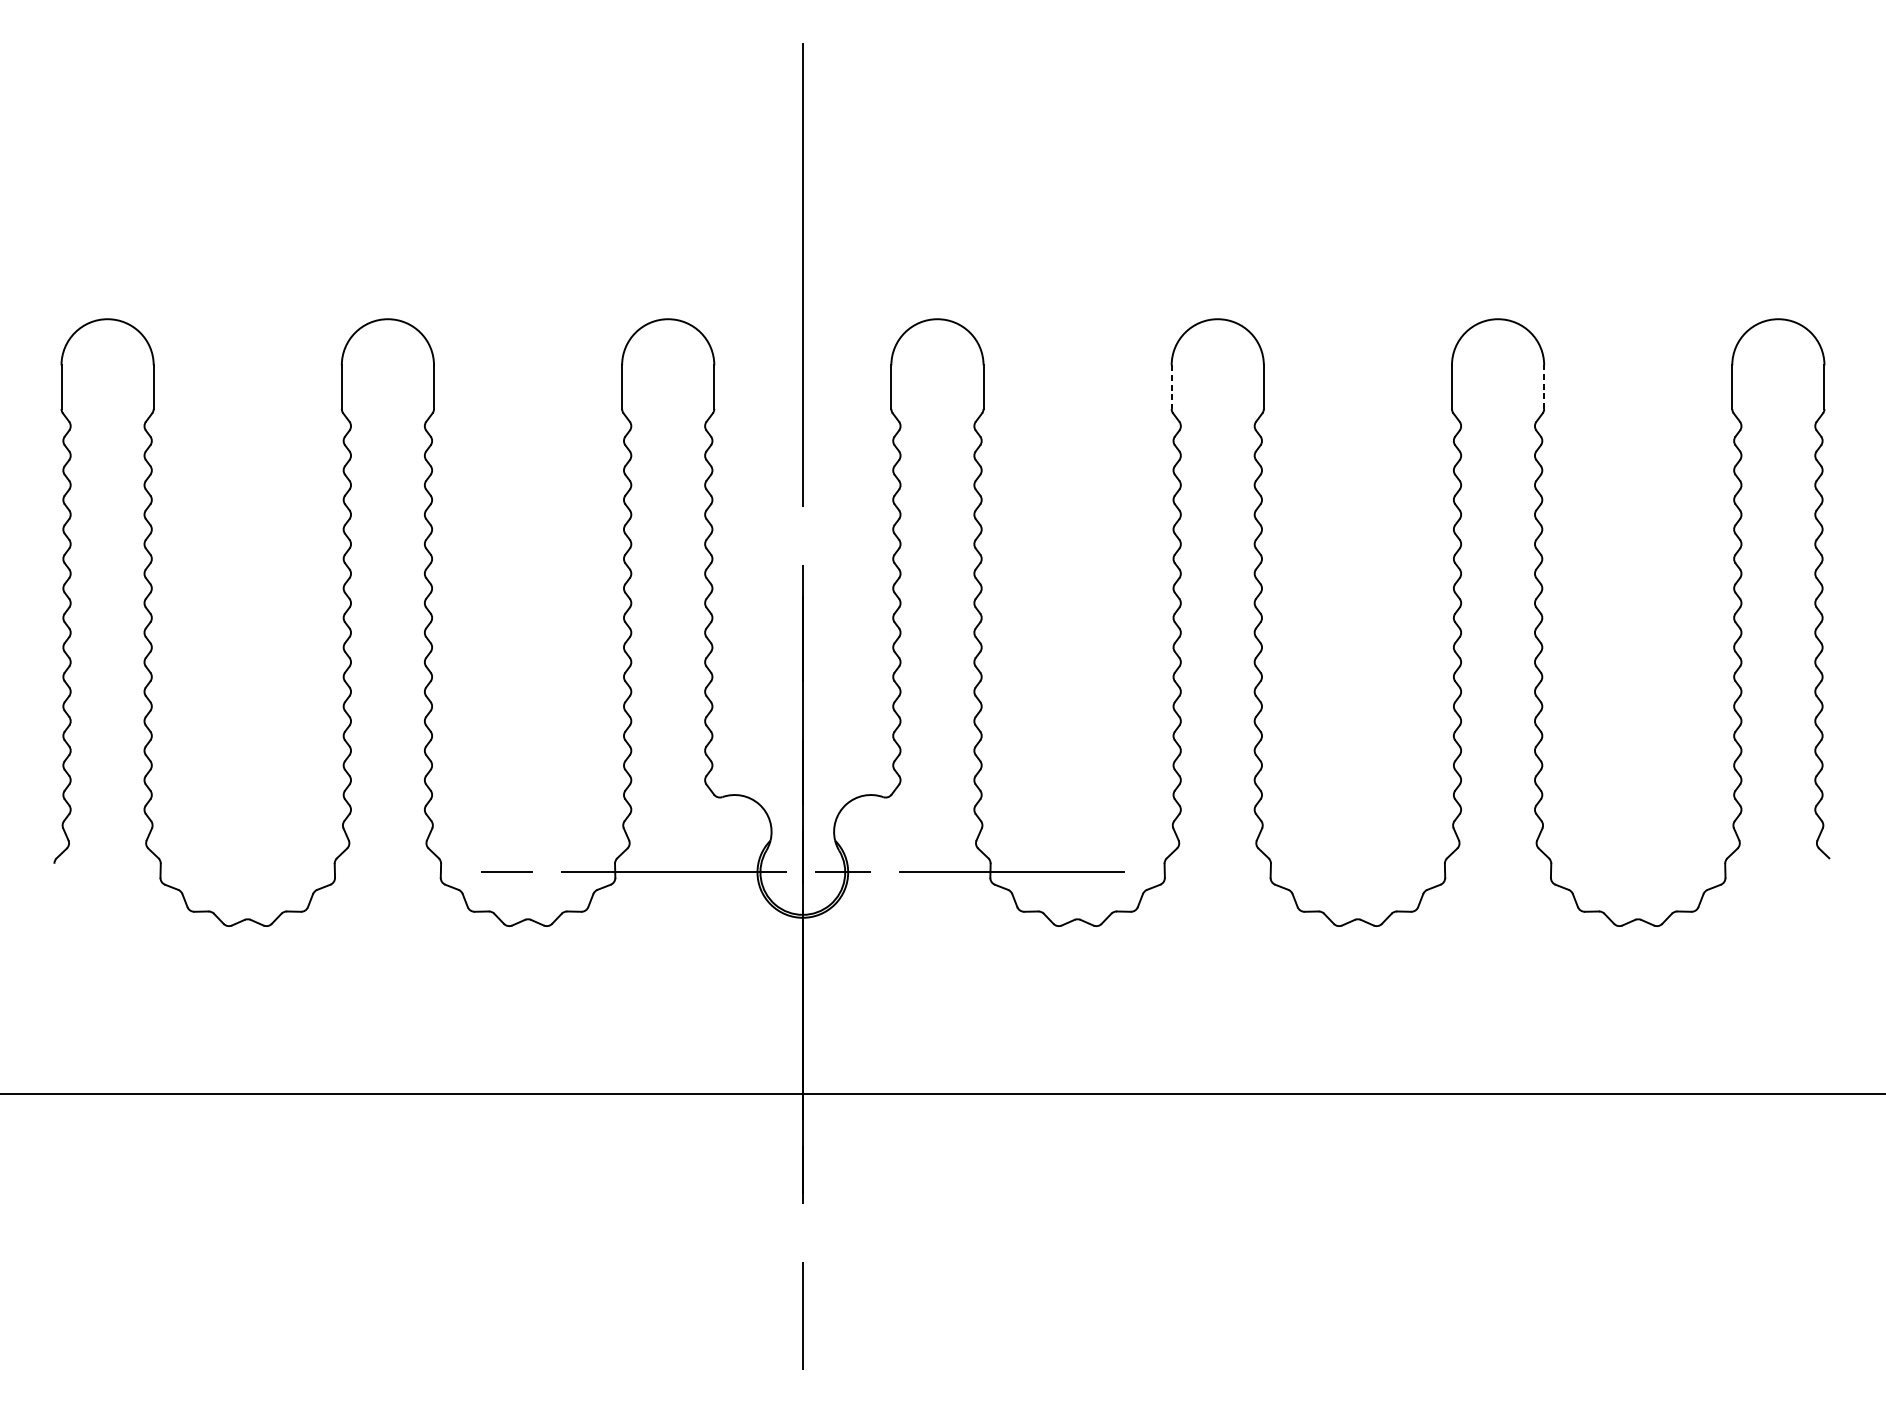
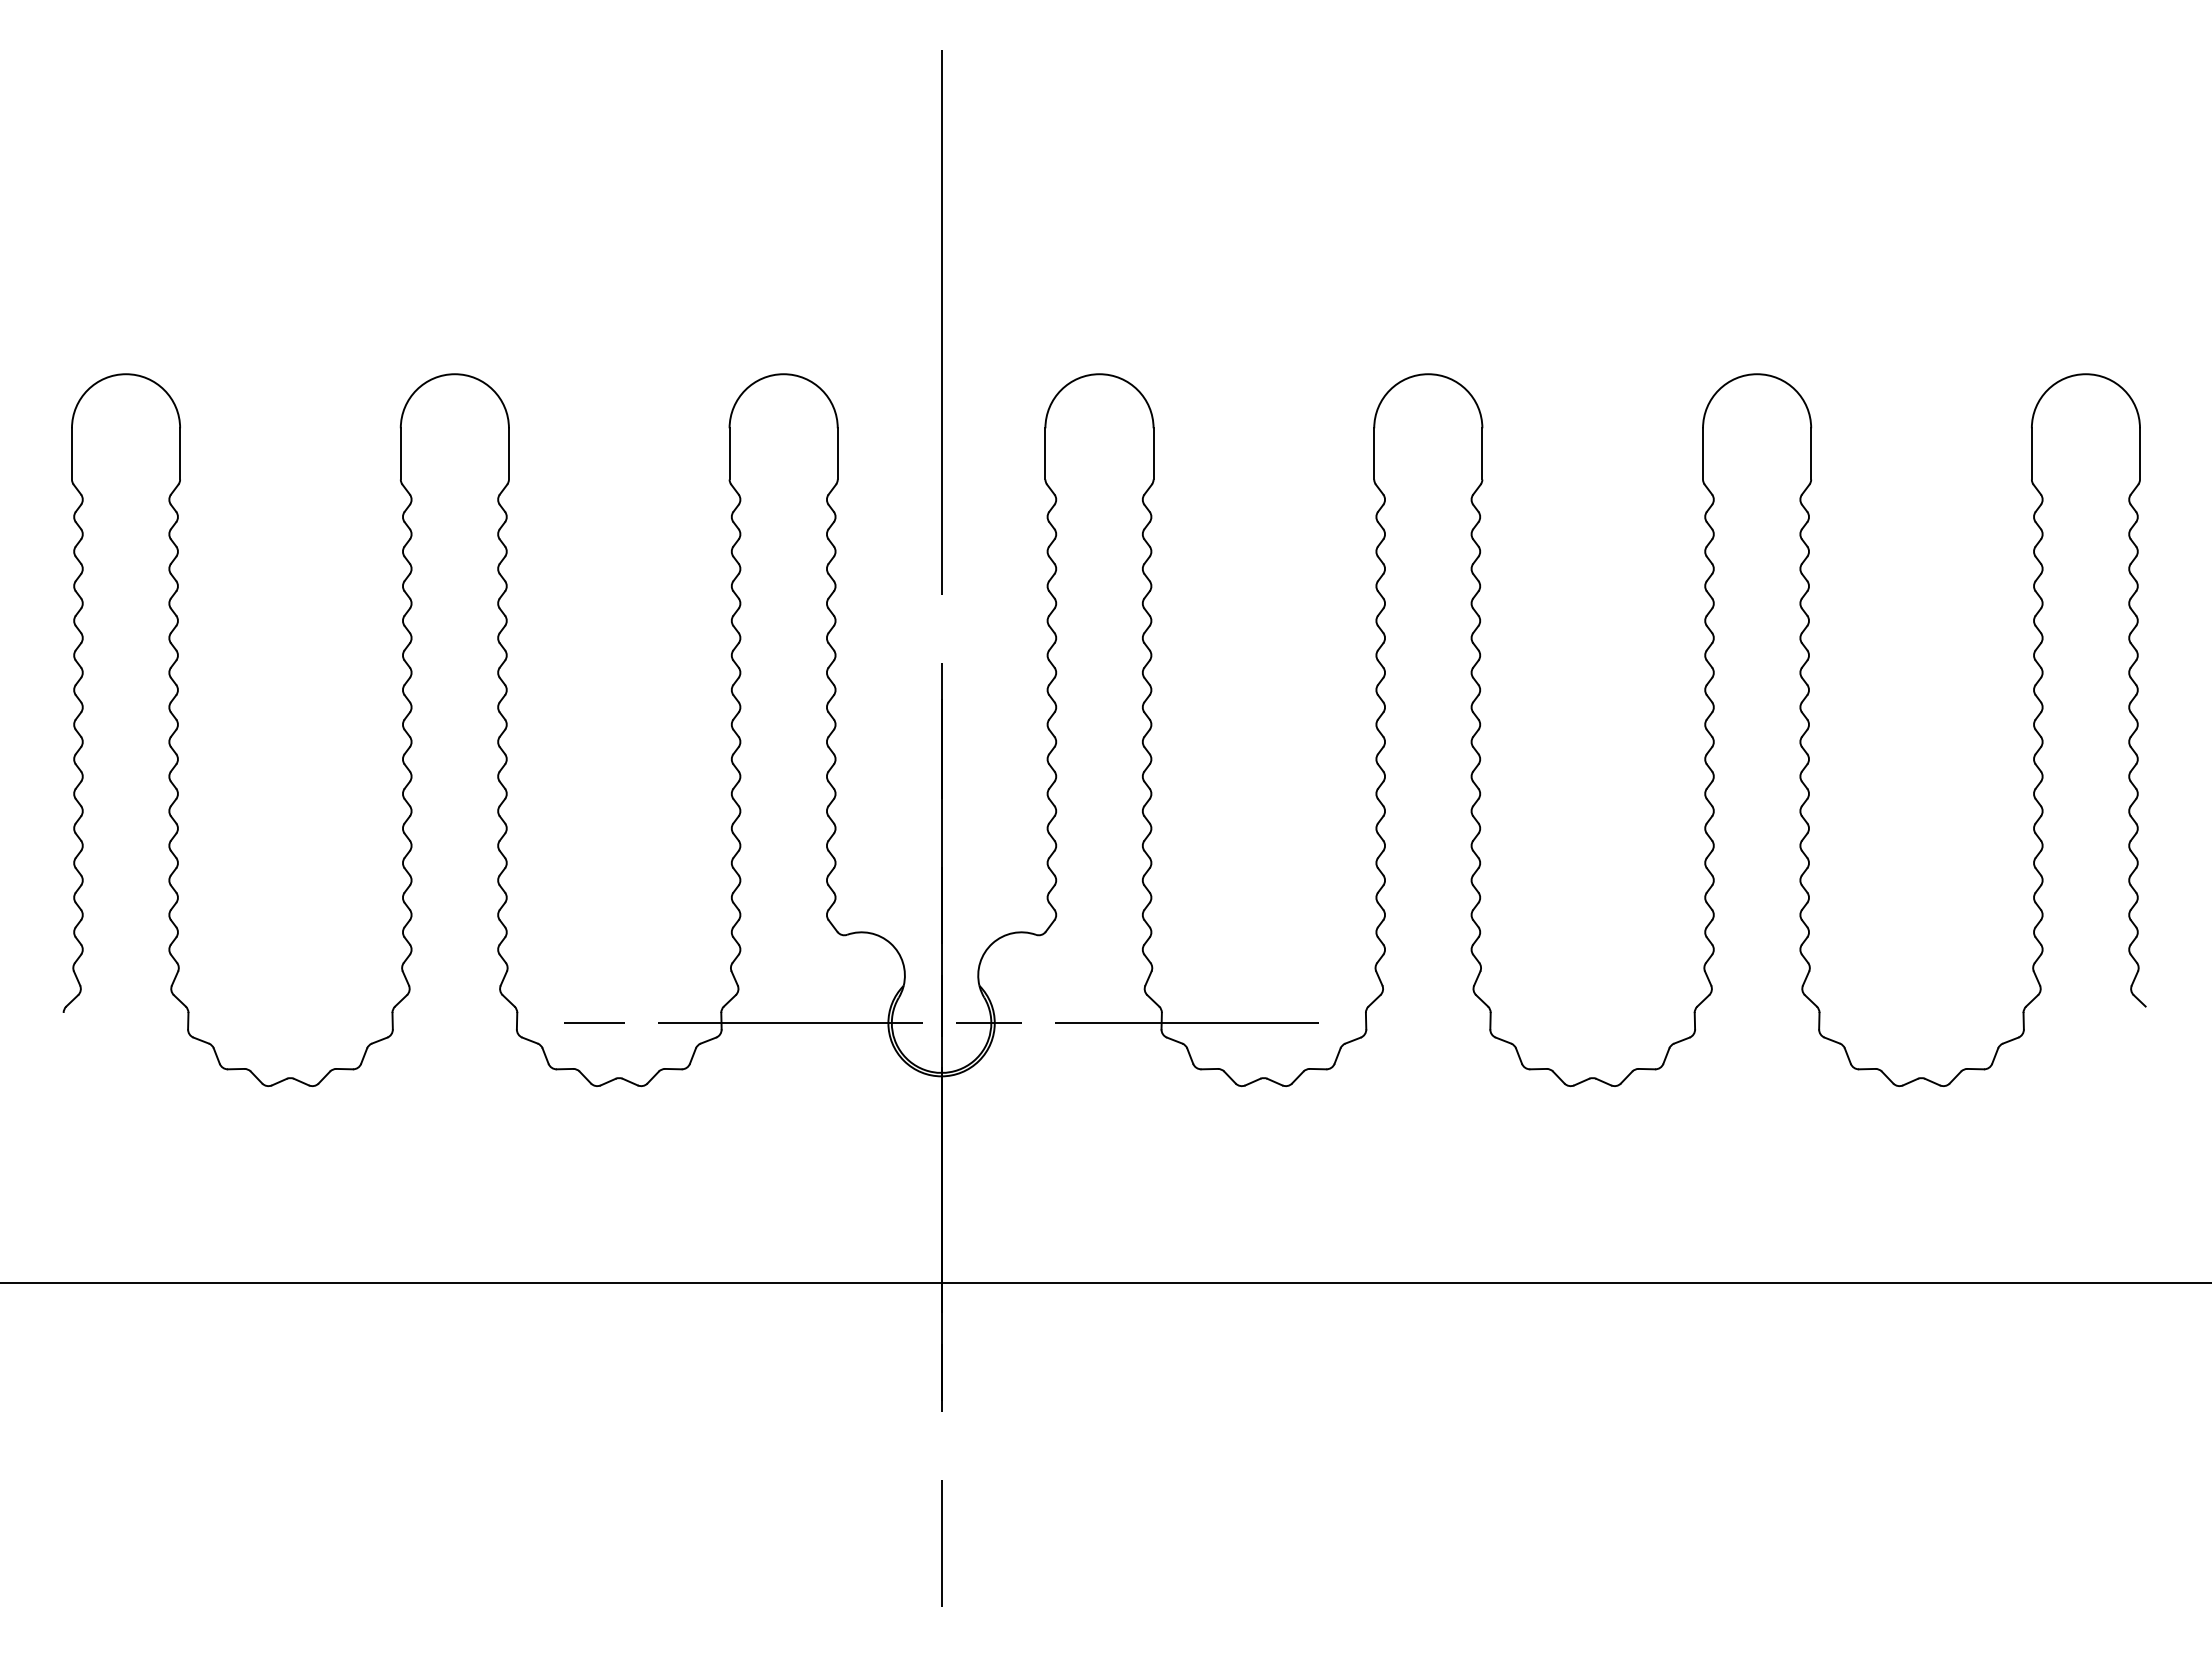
line: (1171, 386) -> (1374, 453), dashed -> solid
line: (1544, 386) -> (1811, 453), dashed -> solid

